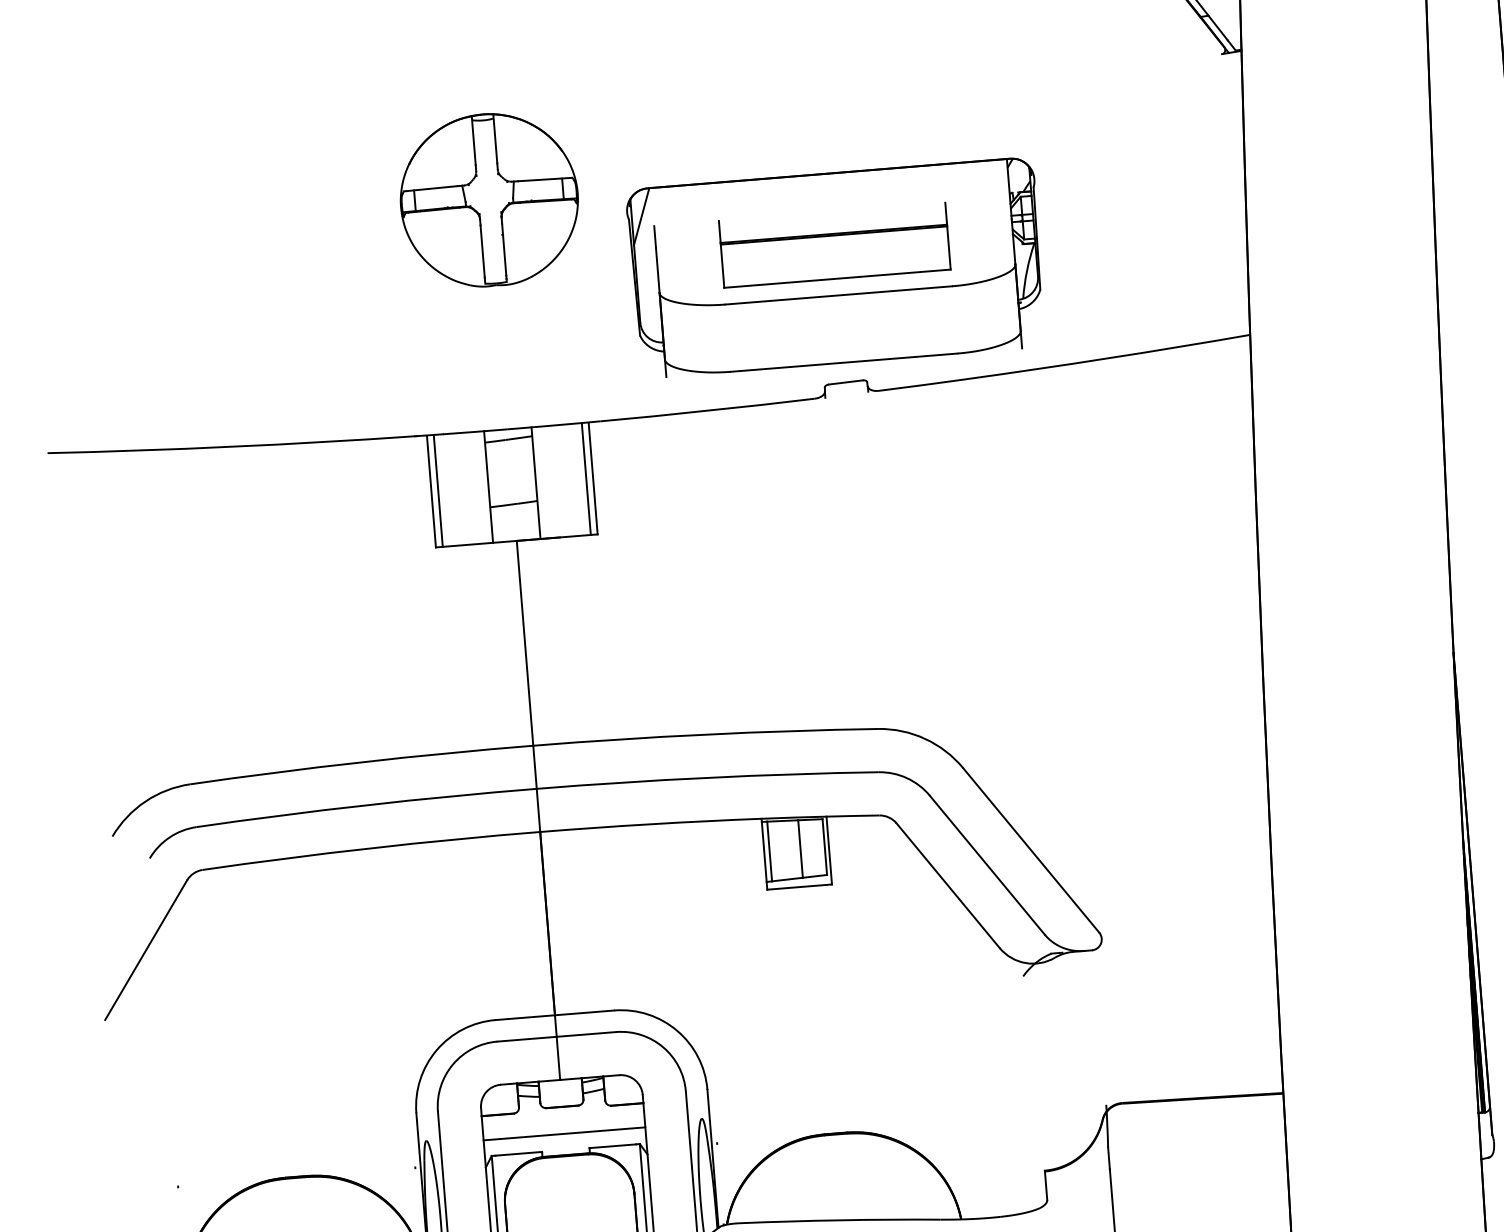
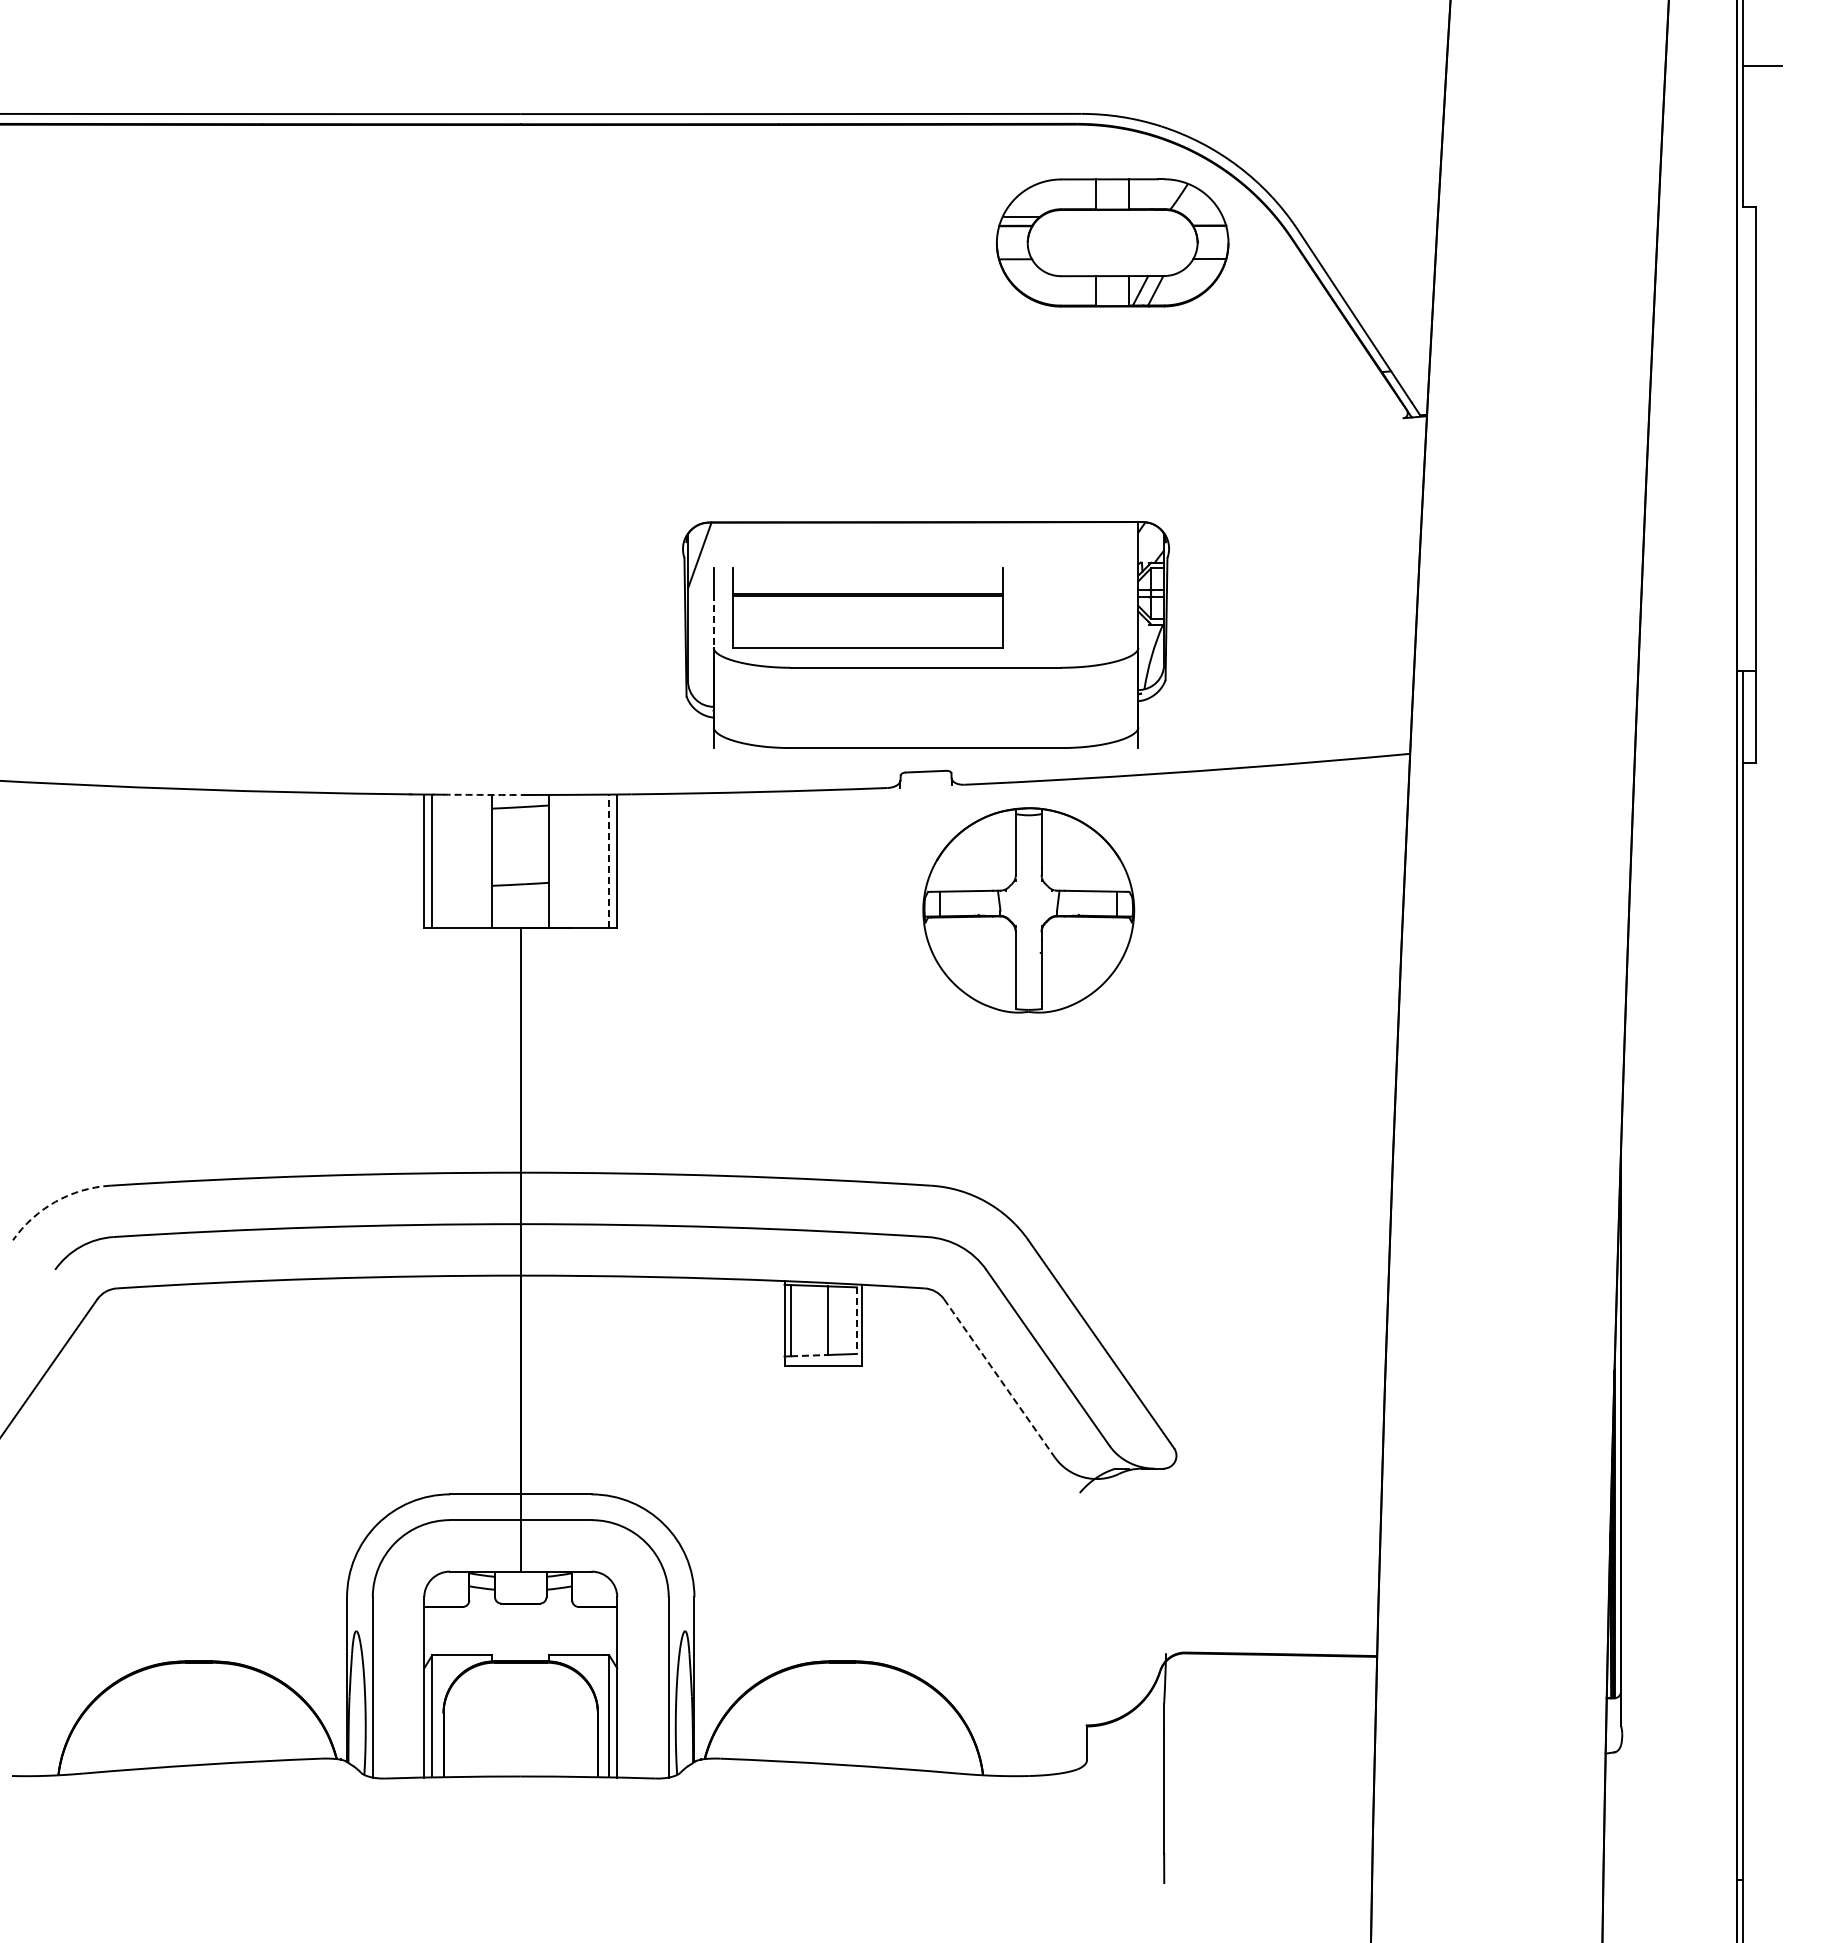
part: (489, 200) -> (1028, 910), moved
part: (834, 244) -> (867, 607), moved
line: (657, 270) -> (713, 621), solid -> dashed
arc: (475, 431) -> (482, 794), solid -> dashed
line: (586, 479) -> (609, 861), solid -> dashed
arc: (145, 801) -> (55, 1201), solid -> dashed
line: (824, 847) -> (856, 1321), solid -> dashed
line: (787, 879) -> (809, 1355), solid -> dashed
line: (948, 885) -> (999, 1378), solid -> dashed
line: (564, 1133) -> (520, 1635), removed

